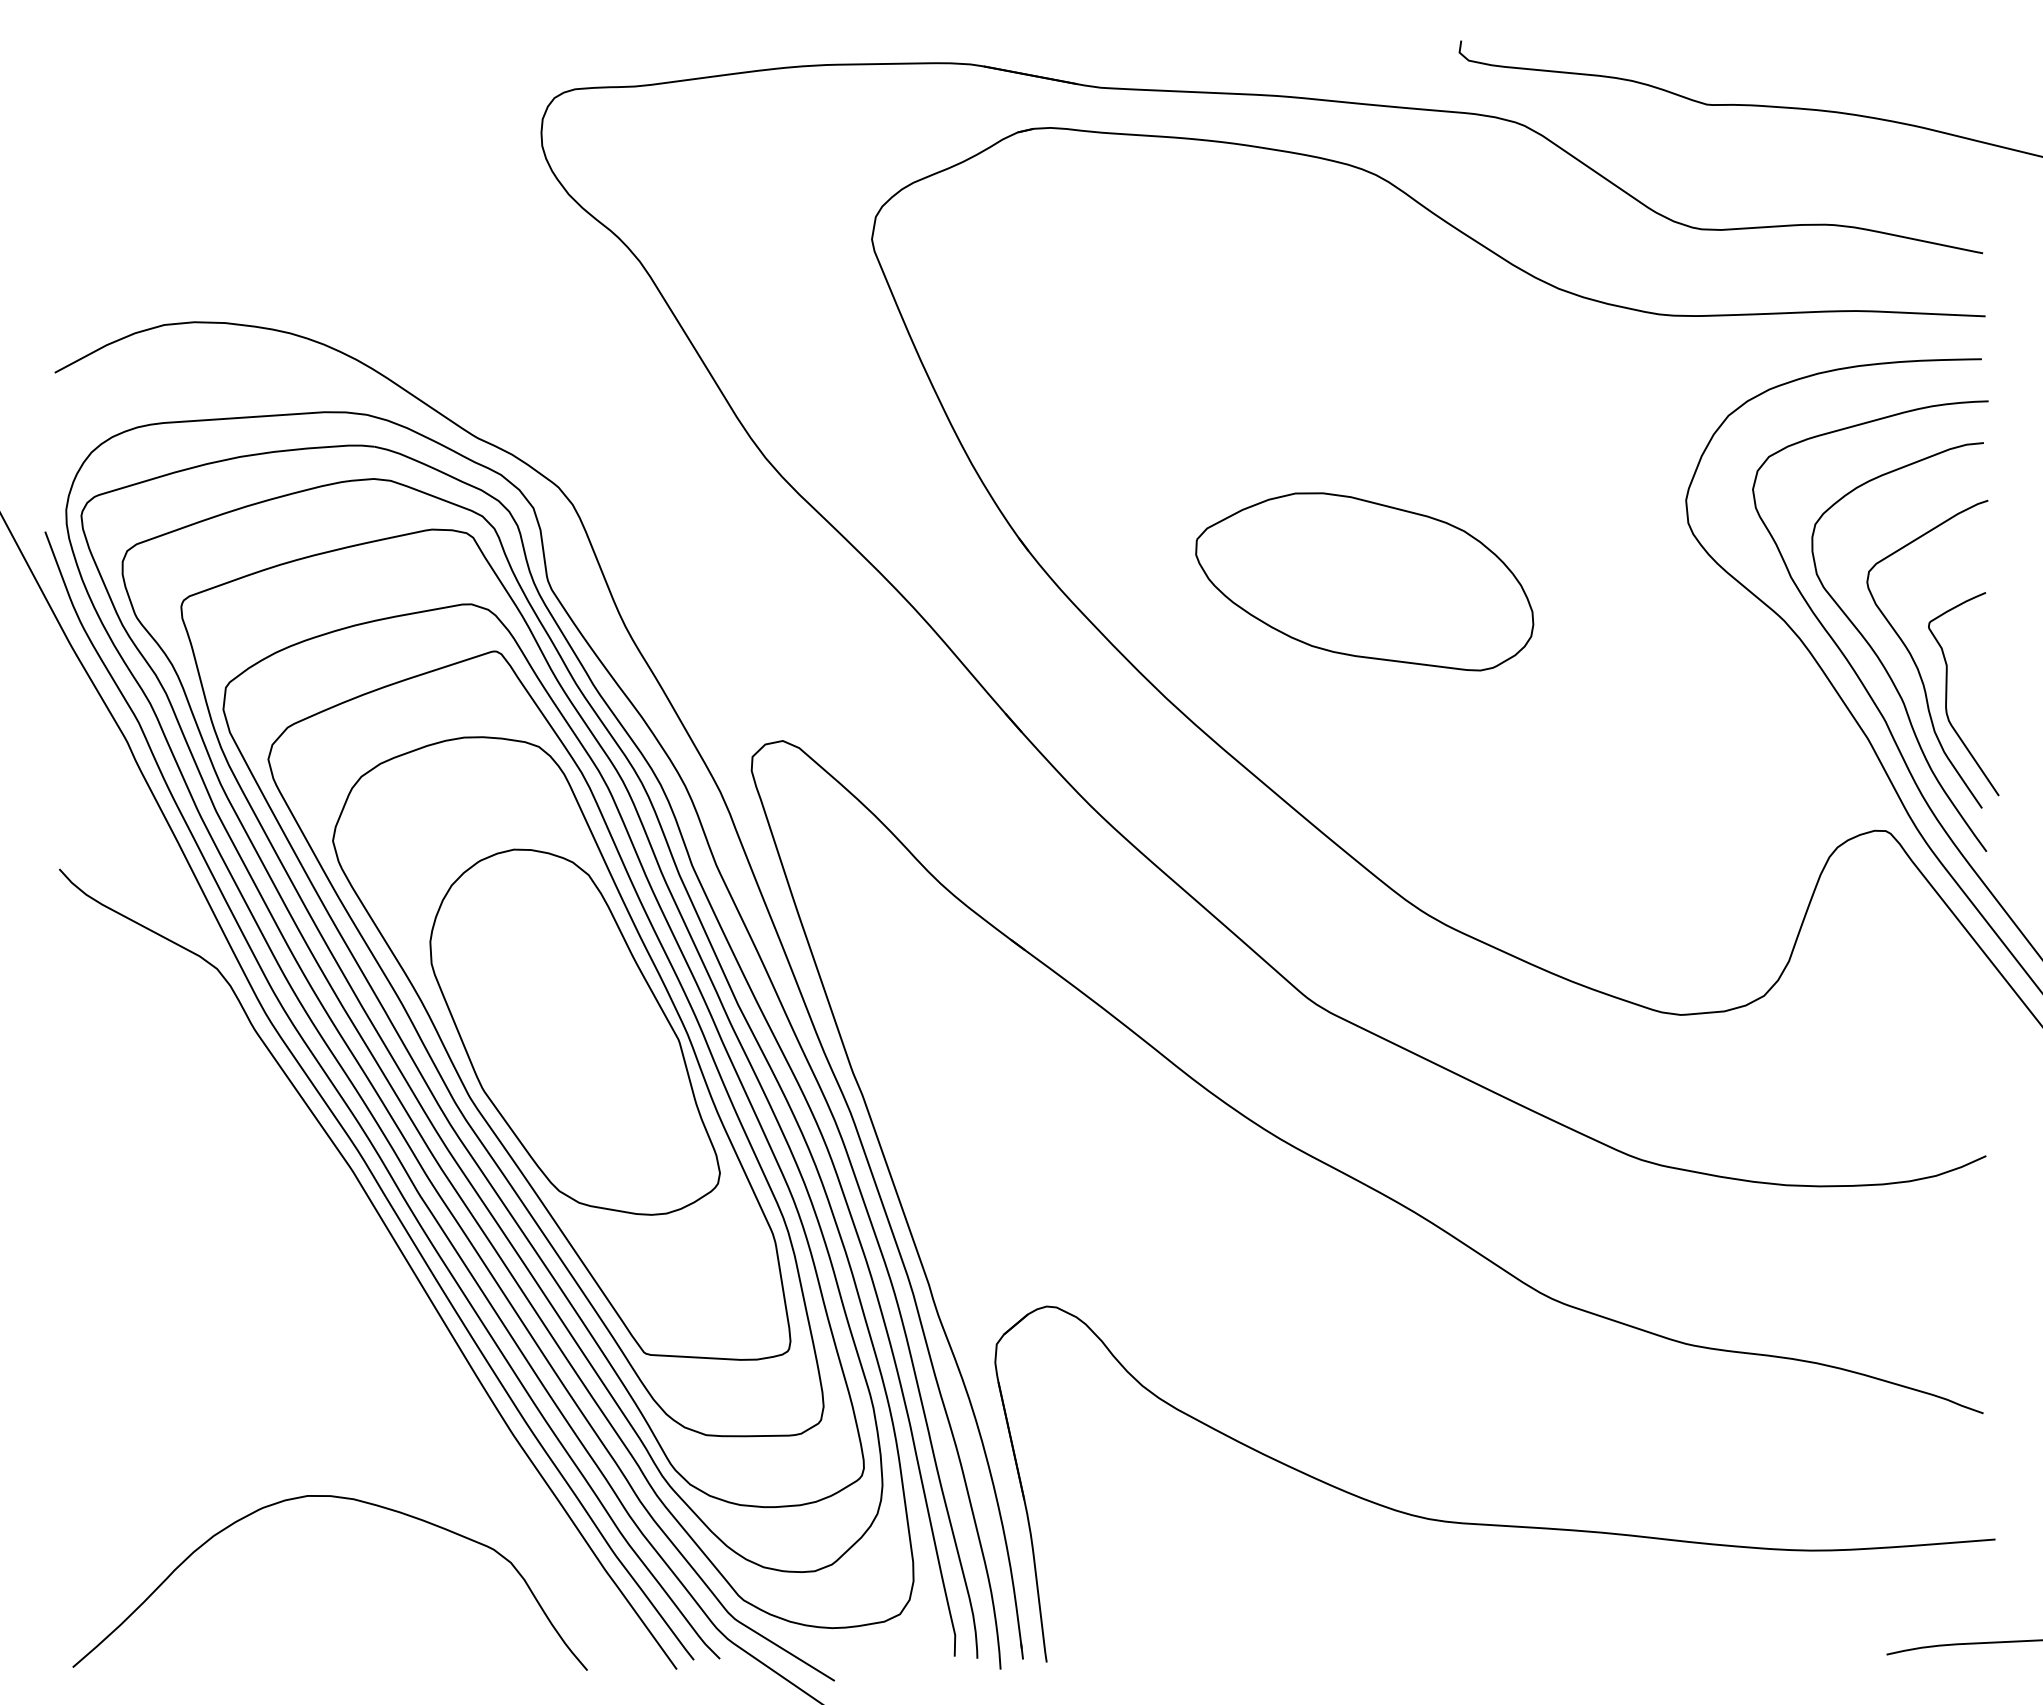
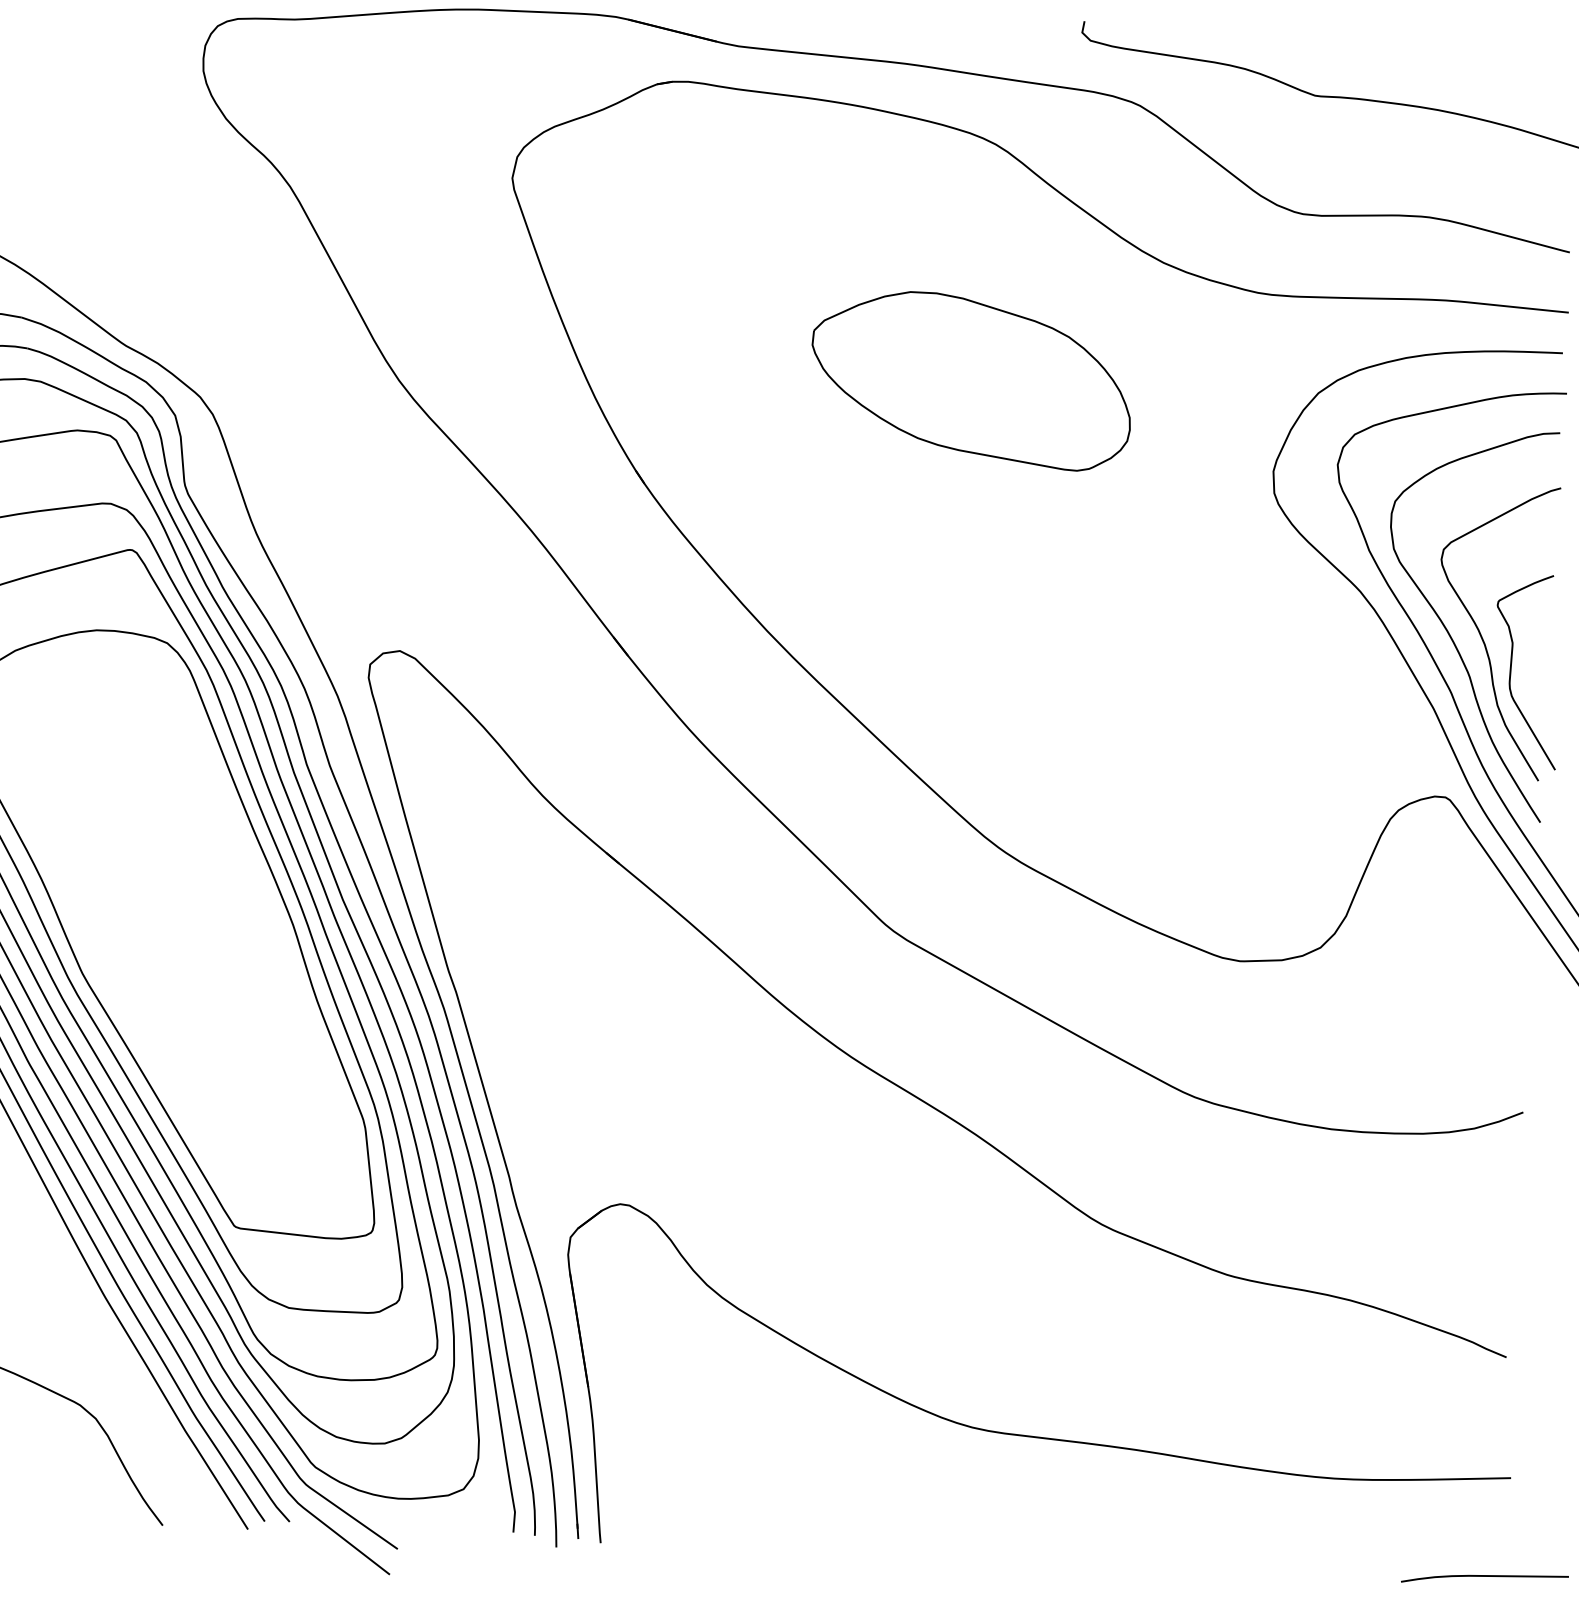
part: (1364, 581) -> (971, 379), moved
part: (574, 1031) -> (185, 916), removed

